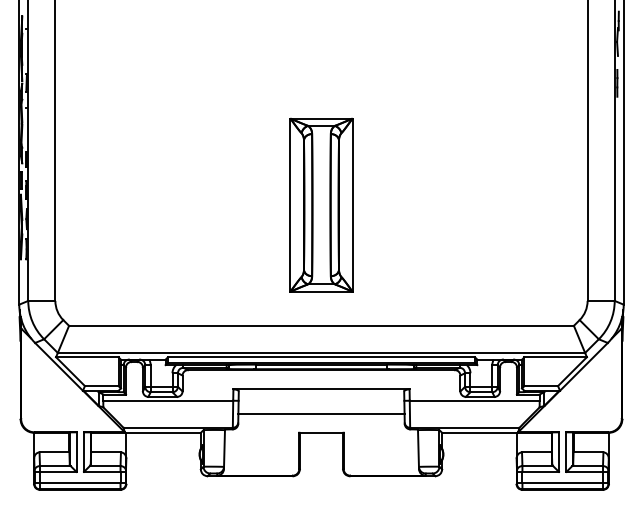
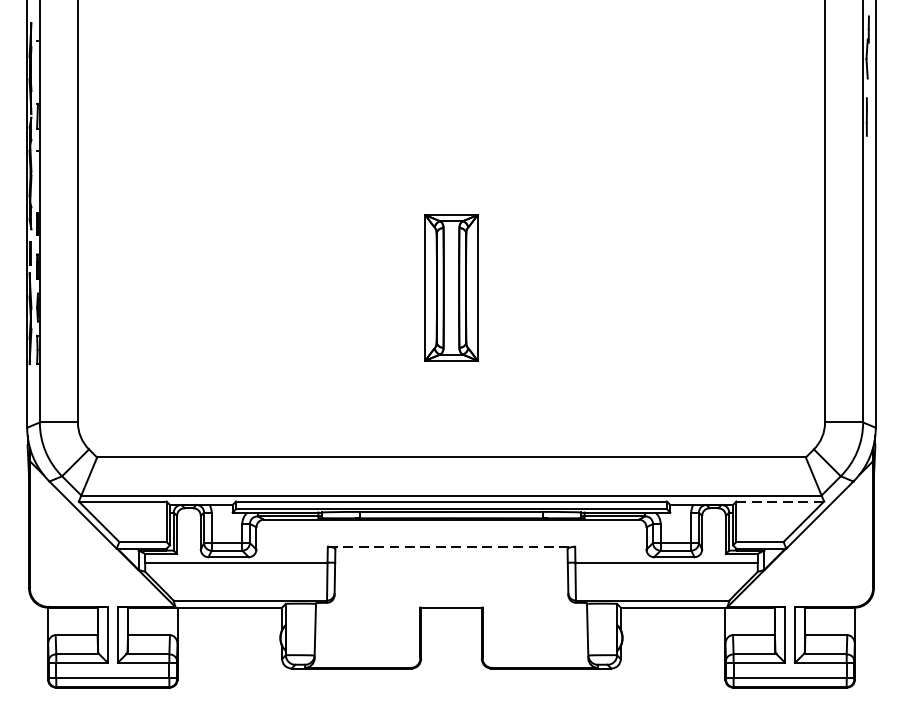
part: (321, 204) -> (451, 287), size x0.6
line: (556, 357) -> (781, 501), solid -> dashed
line: (321, 389) -> (451, 546), solid -> dashed
line: (321, 413) -> (451, 580), removed

